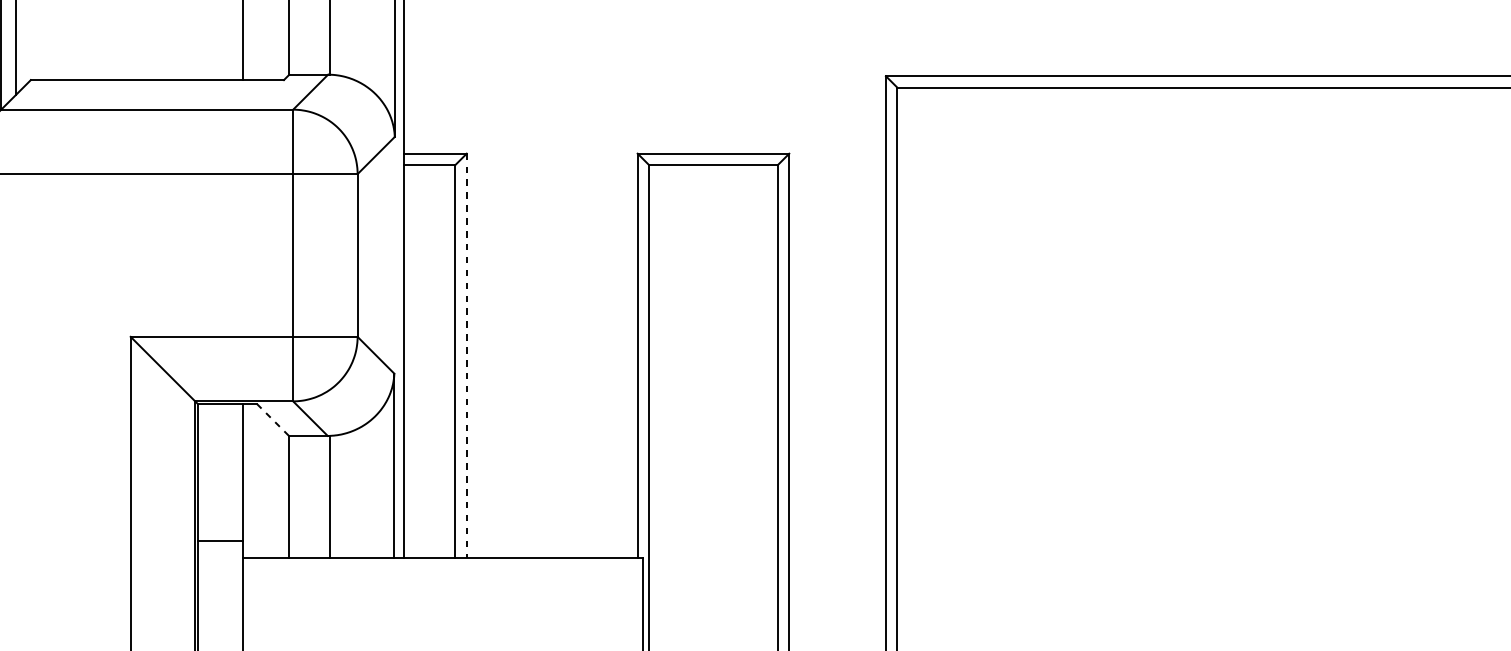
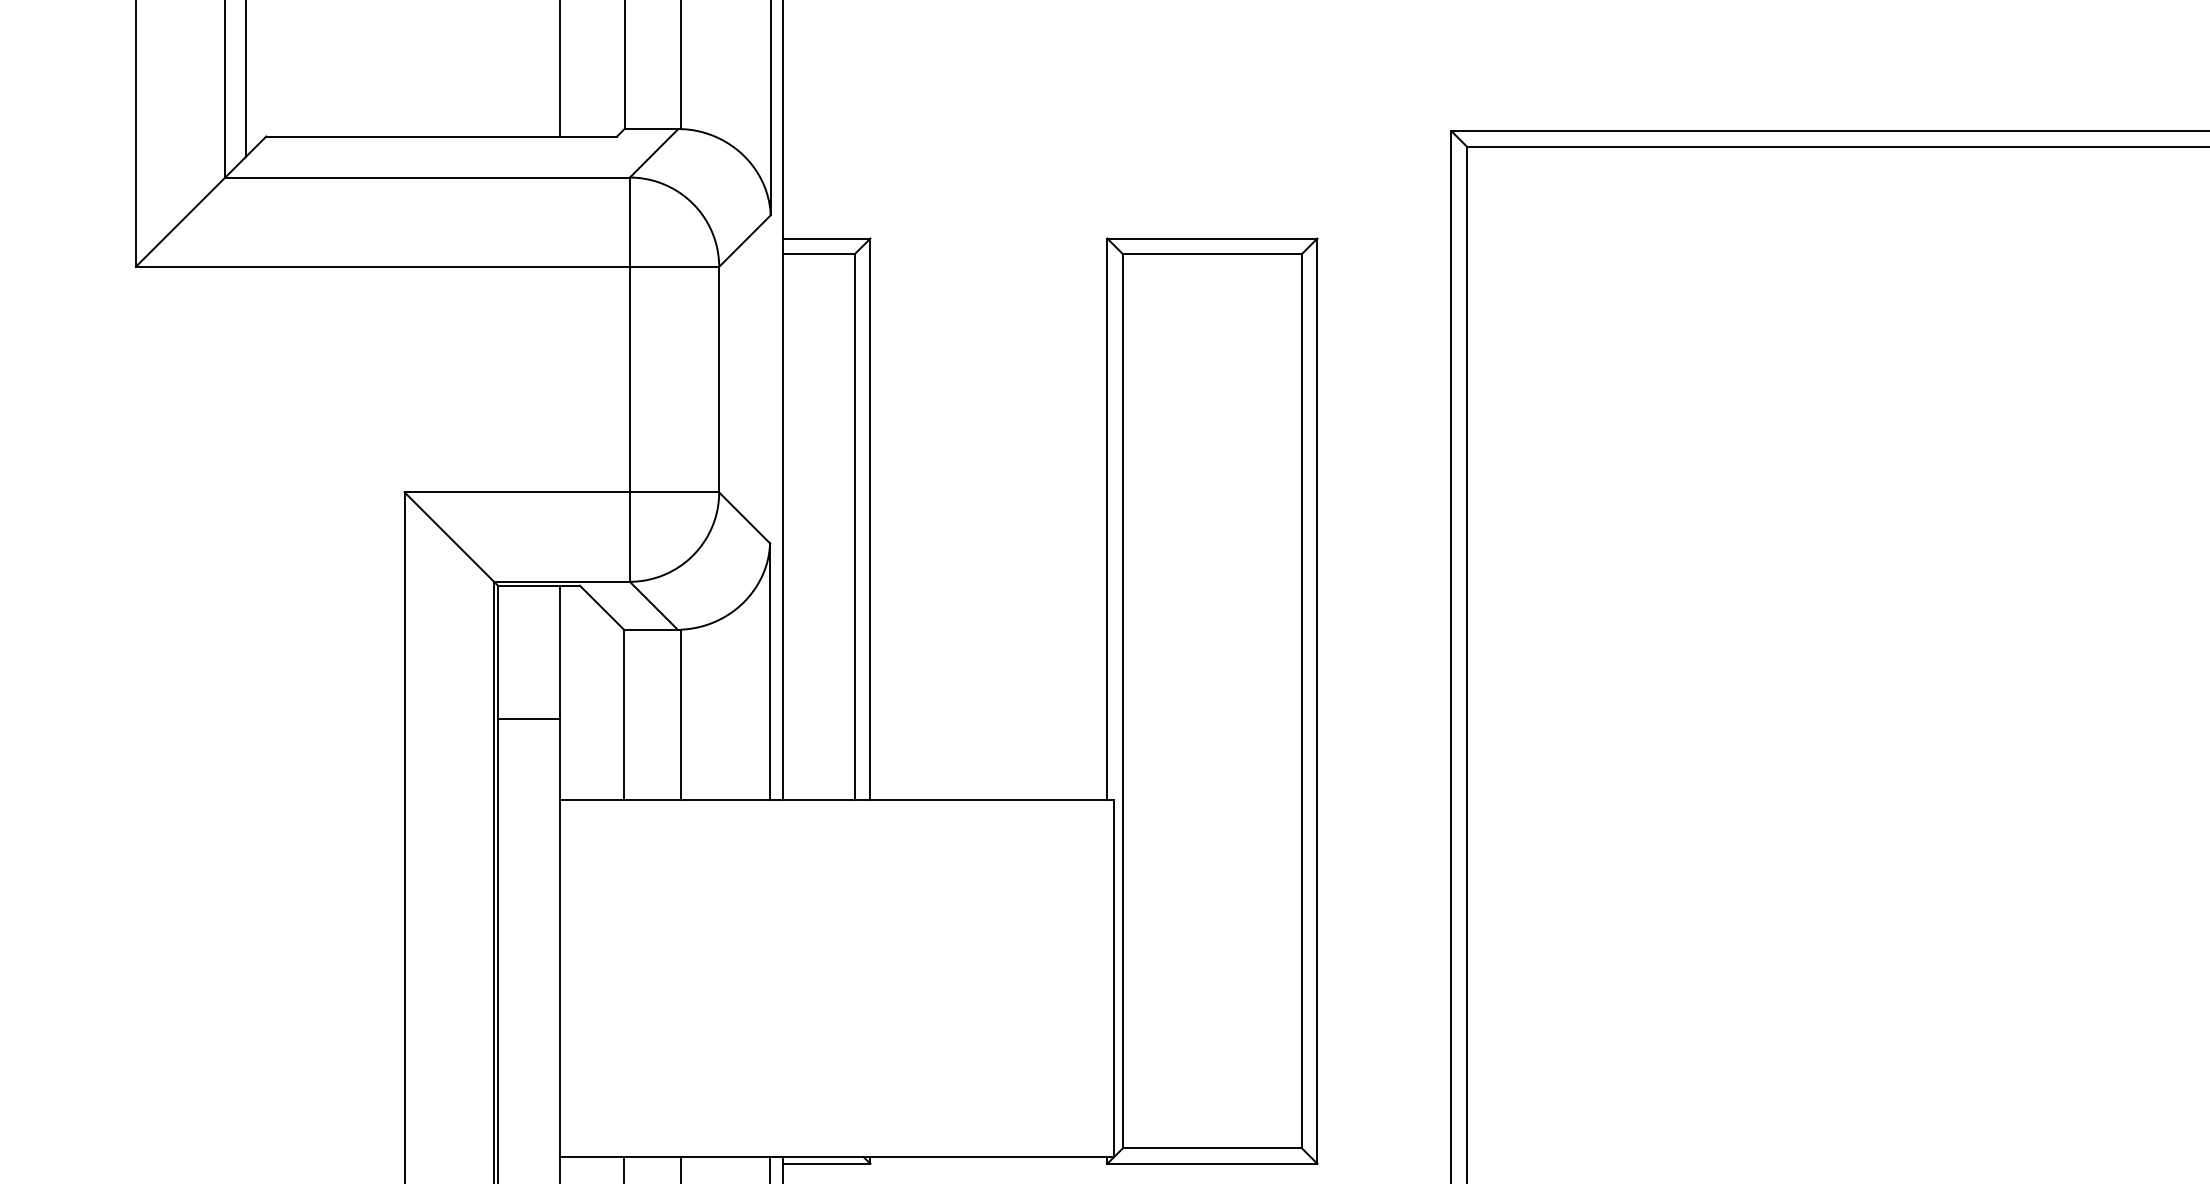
line: (466, 356) -> (870, 519), dashed -> solid
line: (272, 419) -> (601, 607), dashed -> solid
line: (220, 541) -> (528, 719), moved

